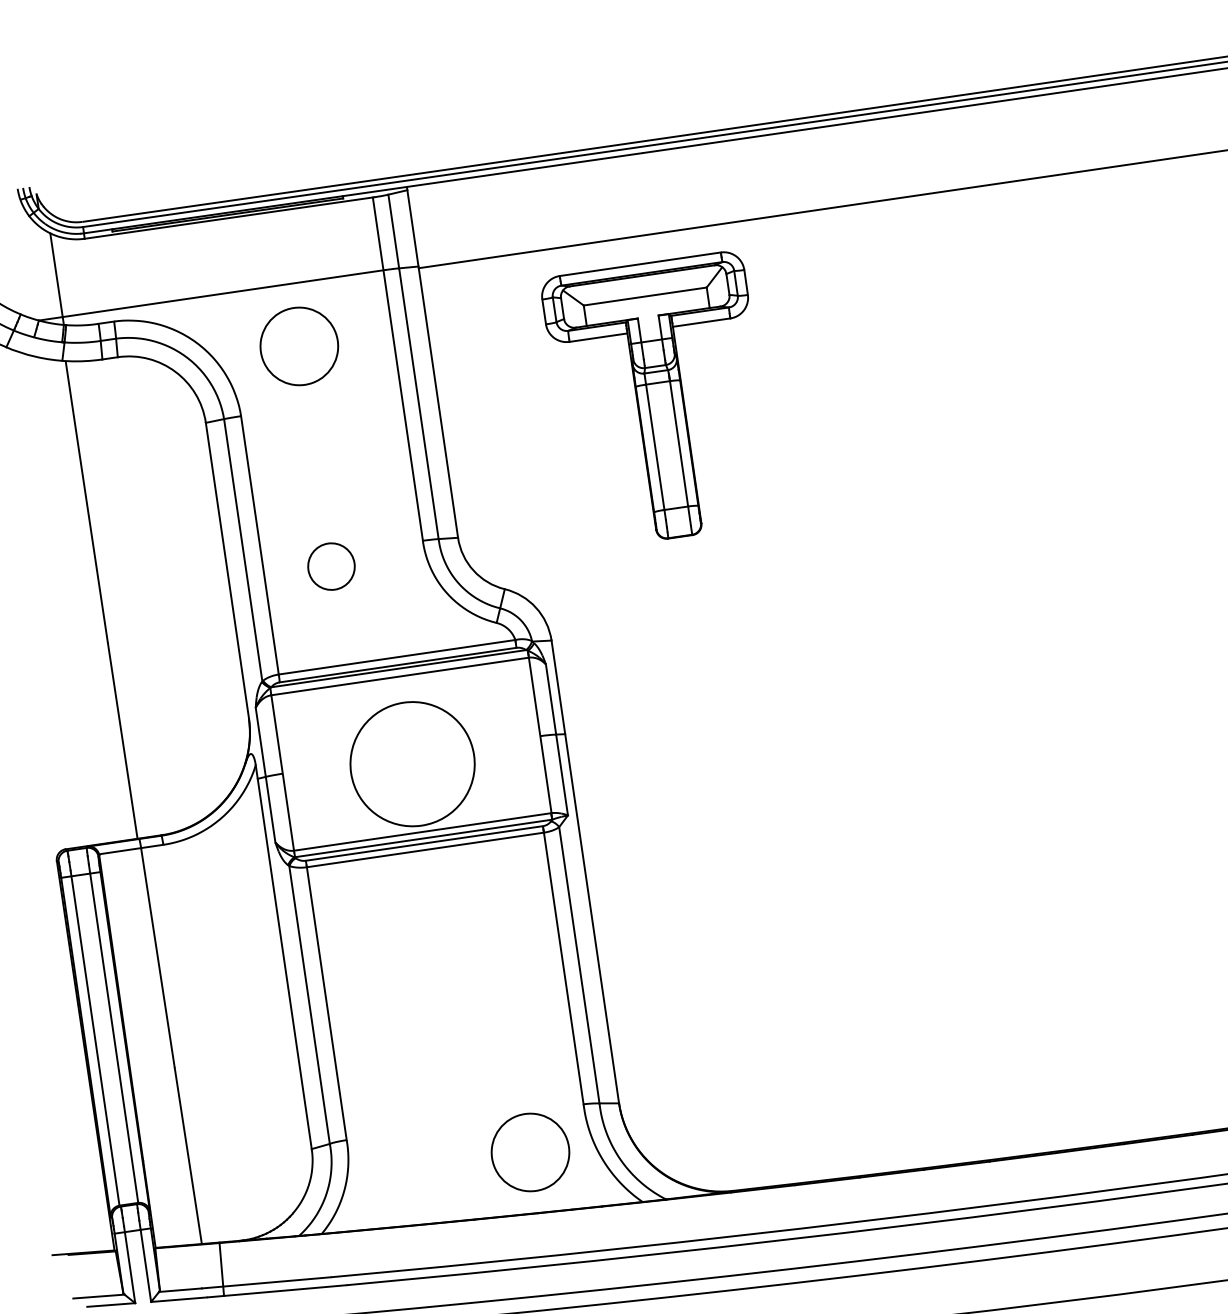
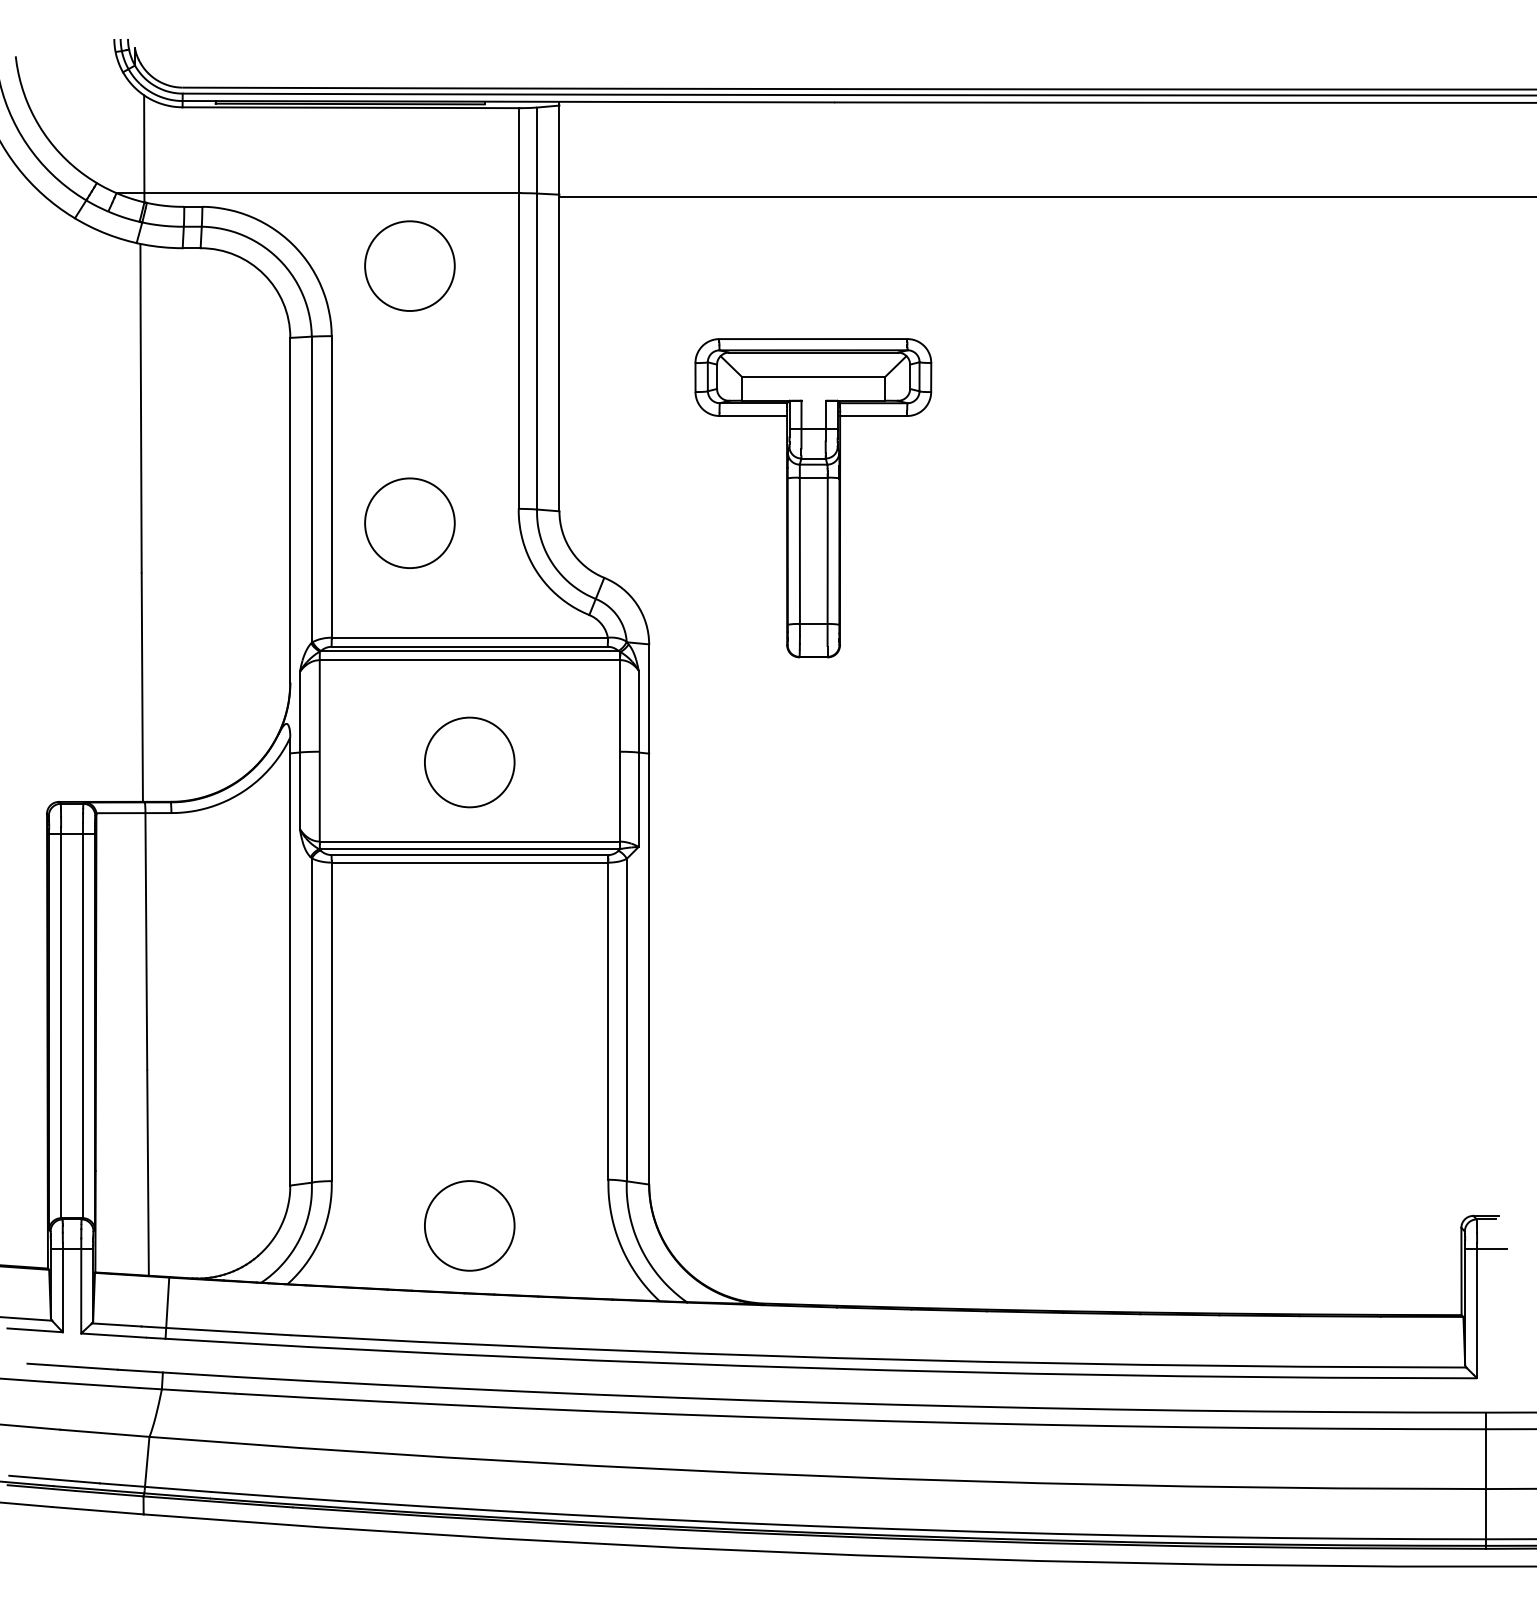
part: (660, 400) -> (813, 498), moved
circle: (331, 566) -> (409, 522), size x1.67
circle: (412, 764) -> (469, 762), size x0.62
circle: (530, 1152) -> (469, 1225), moved

